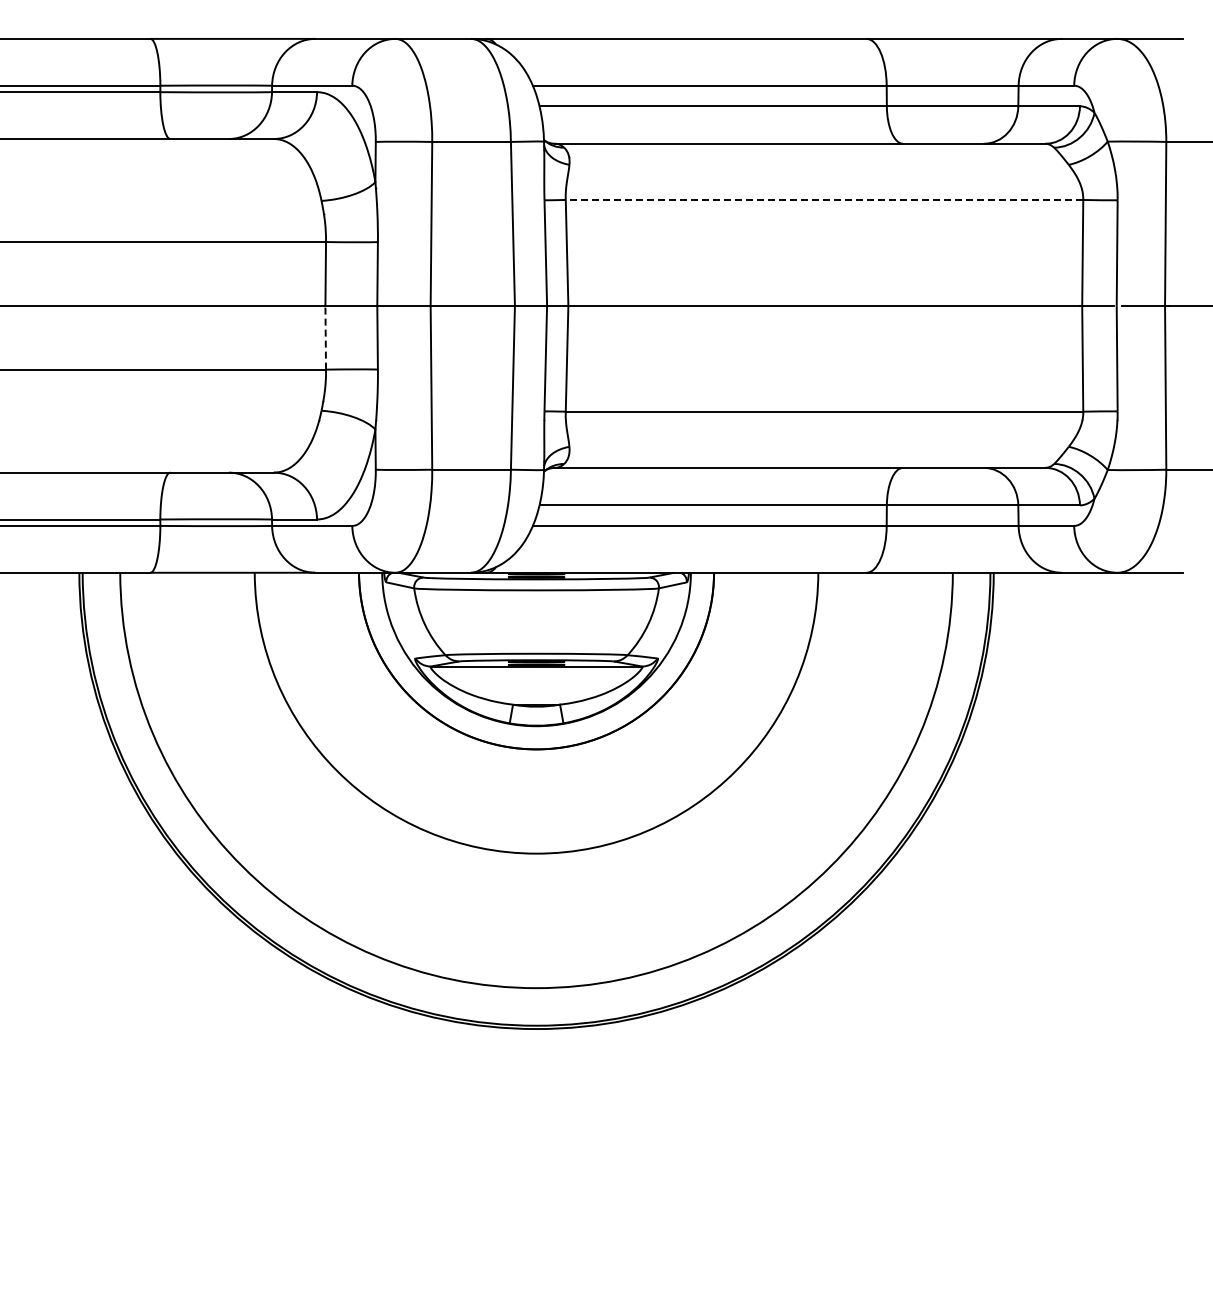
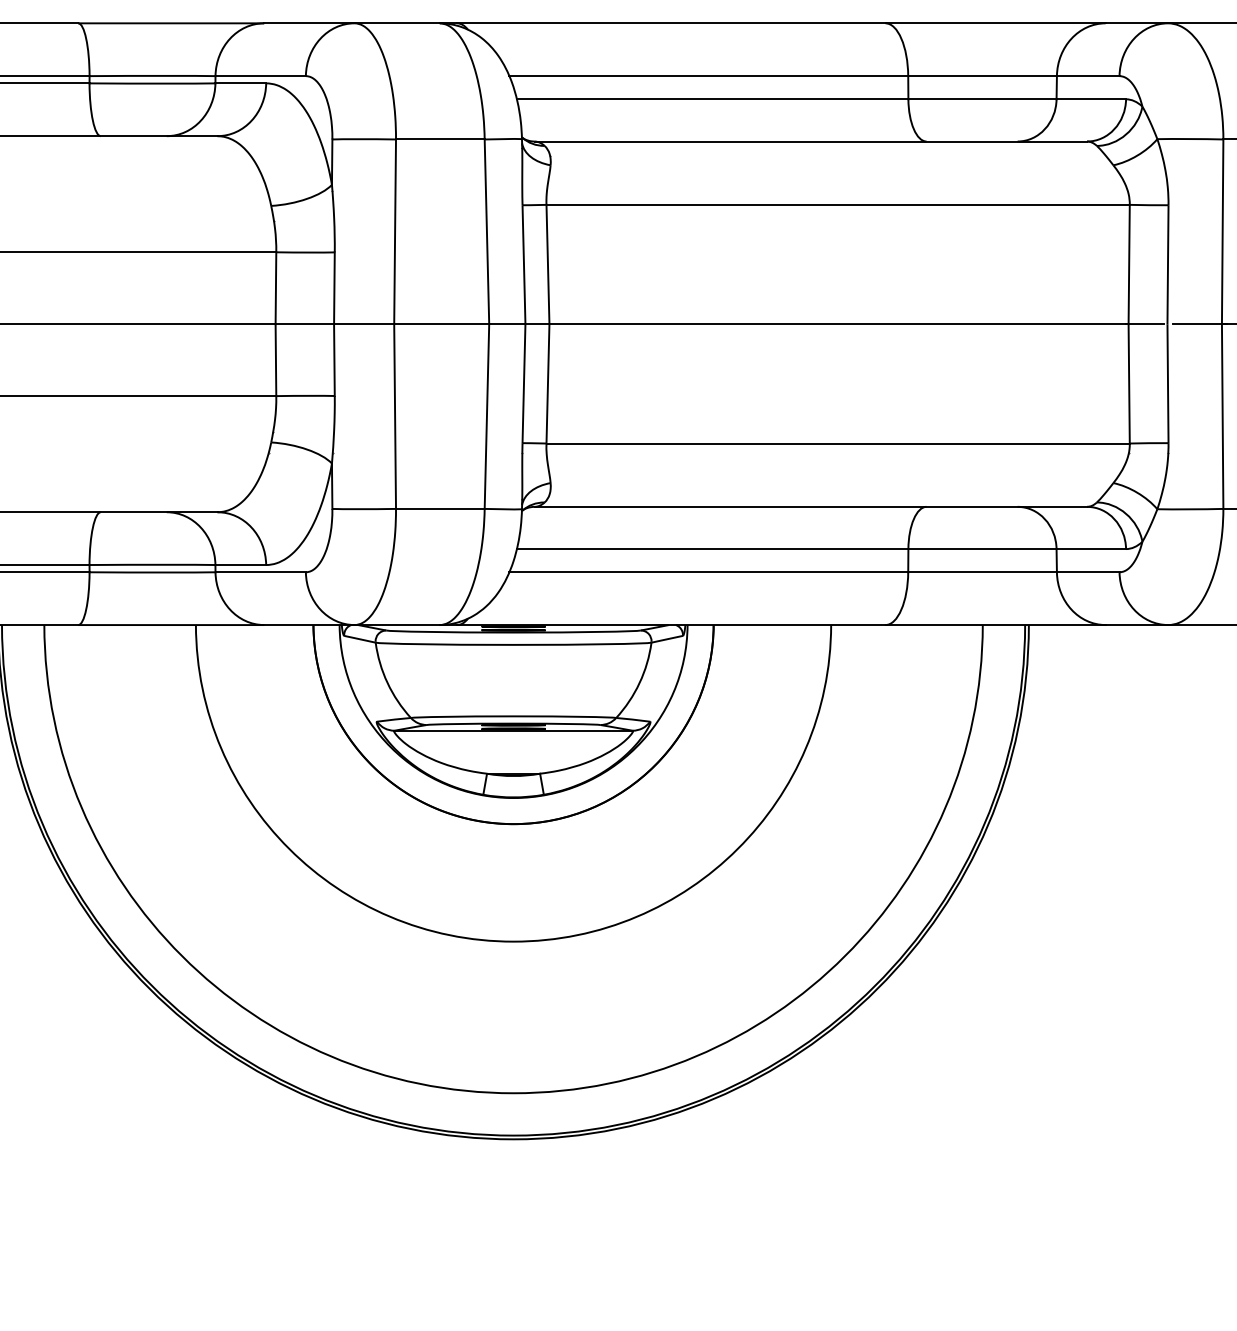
line: (824, 199) -> (838, 204), dashed -> solid
line: (325, 337) -> (275, 359), dashed -> solid

